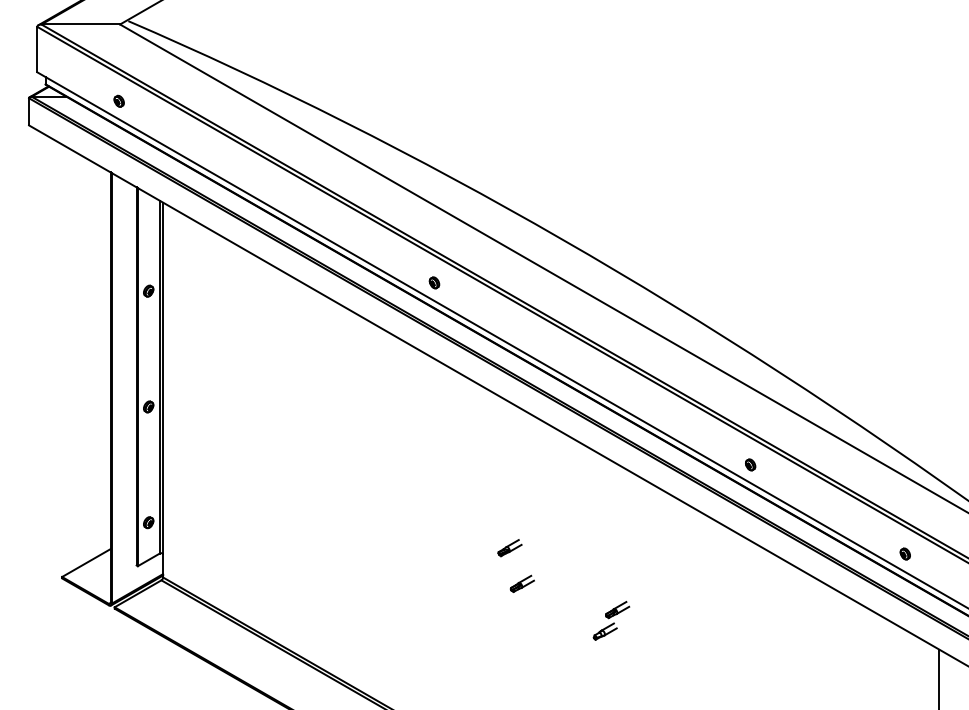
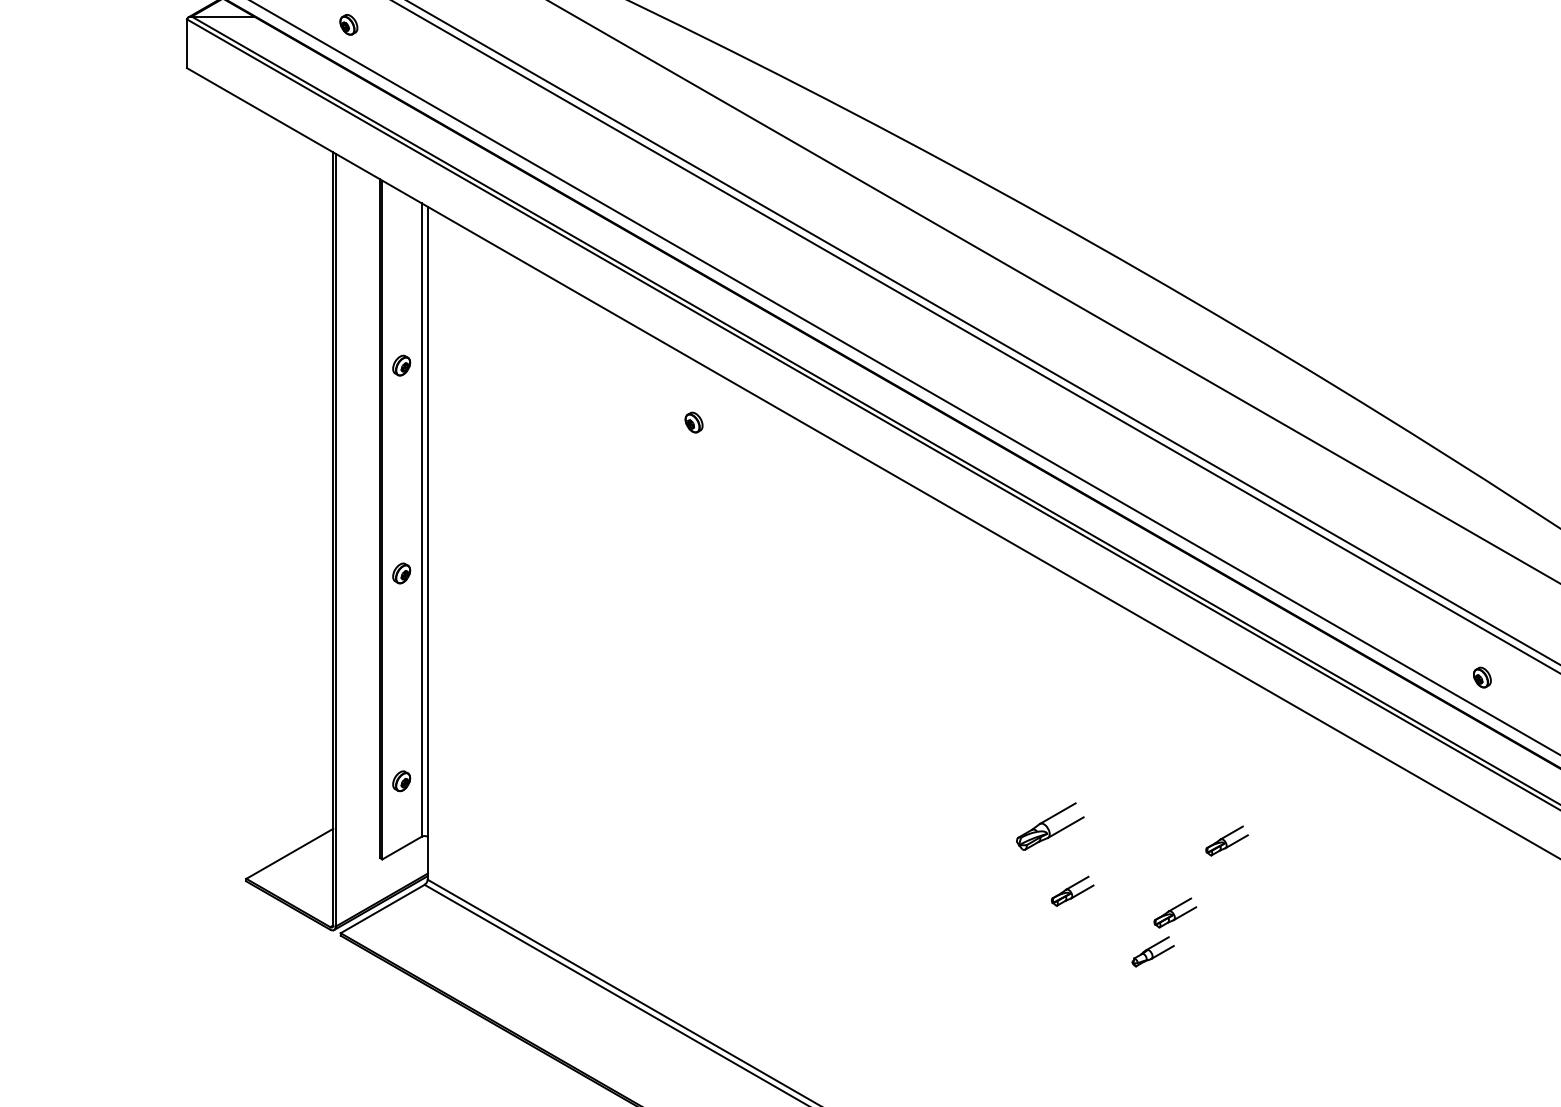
part: (434, 282) -> (694, 421), moved
part: (509, 548) -> (1049, 827), size x1.6
part: (607, 555) -> (1225, 840), added
part: (611, 620) -> (1164, 931), moved

